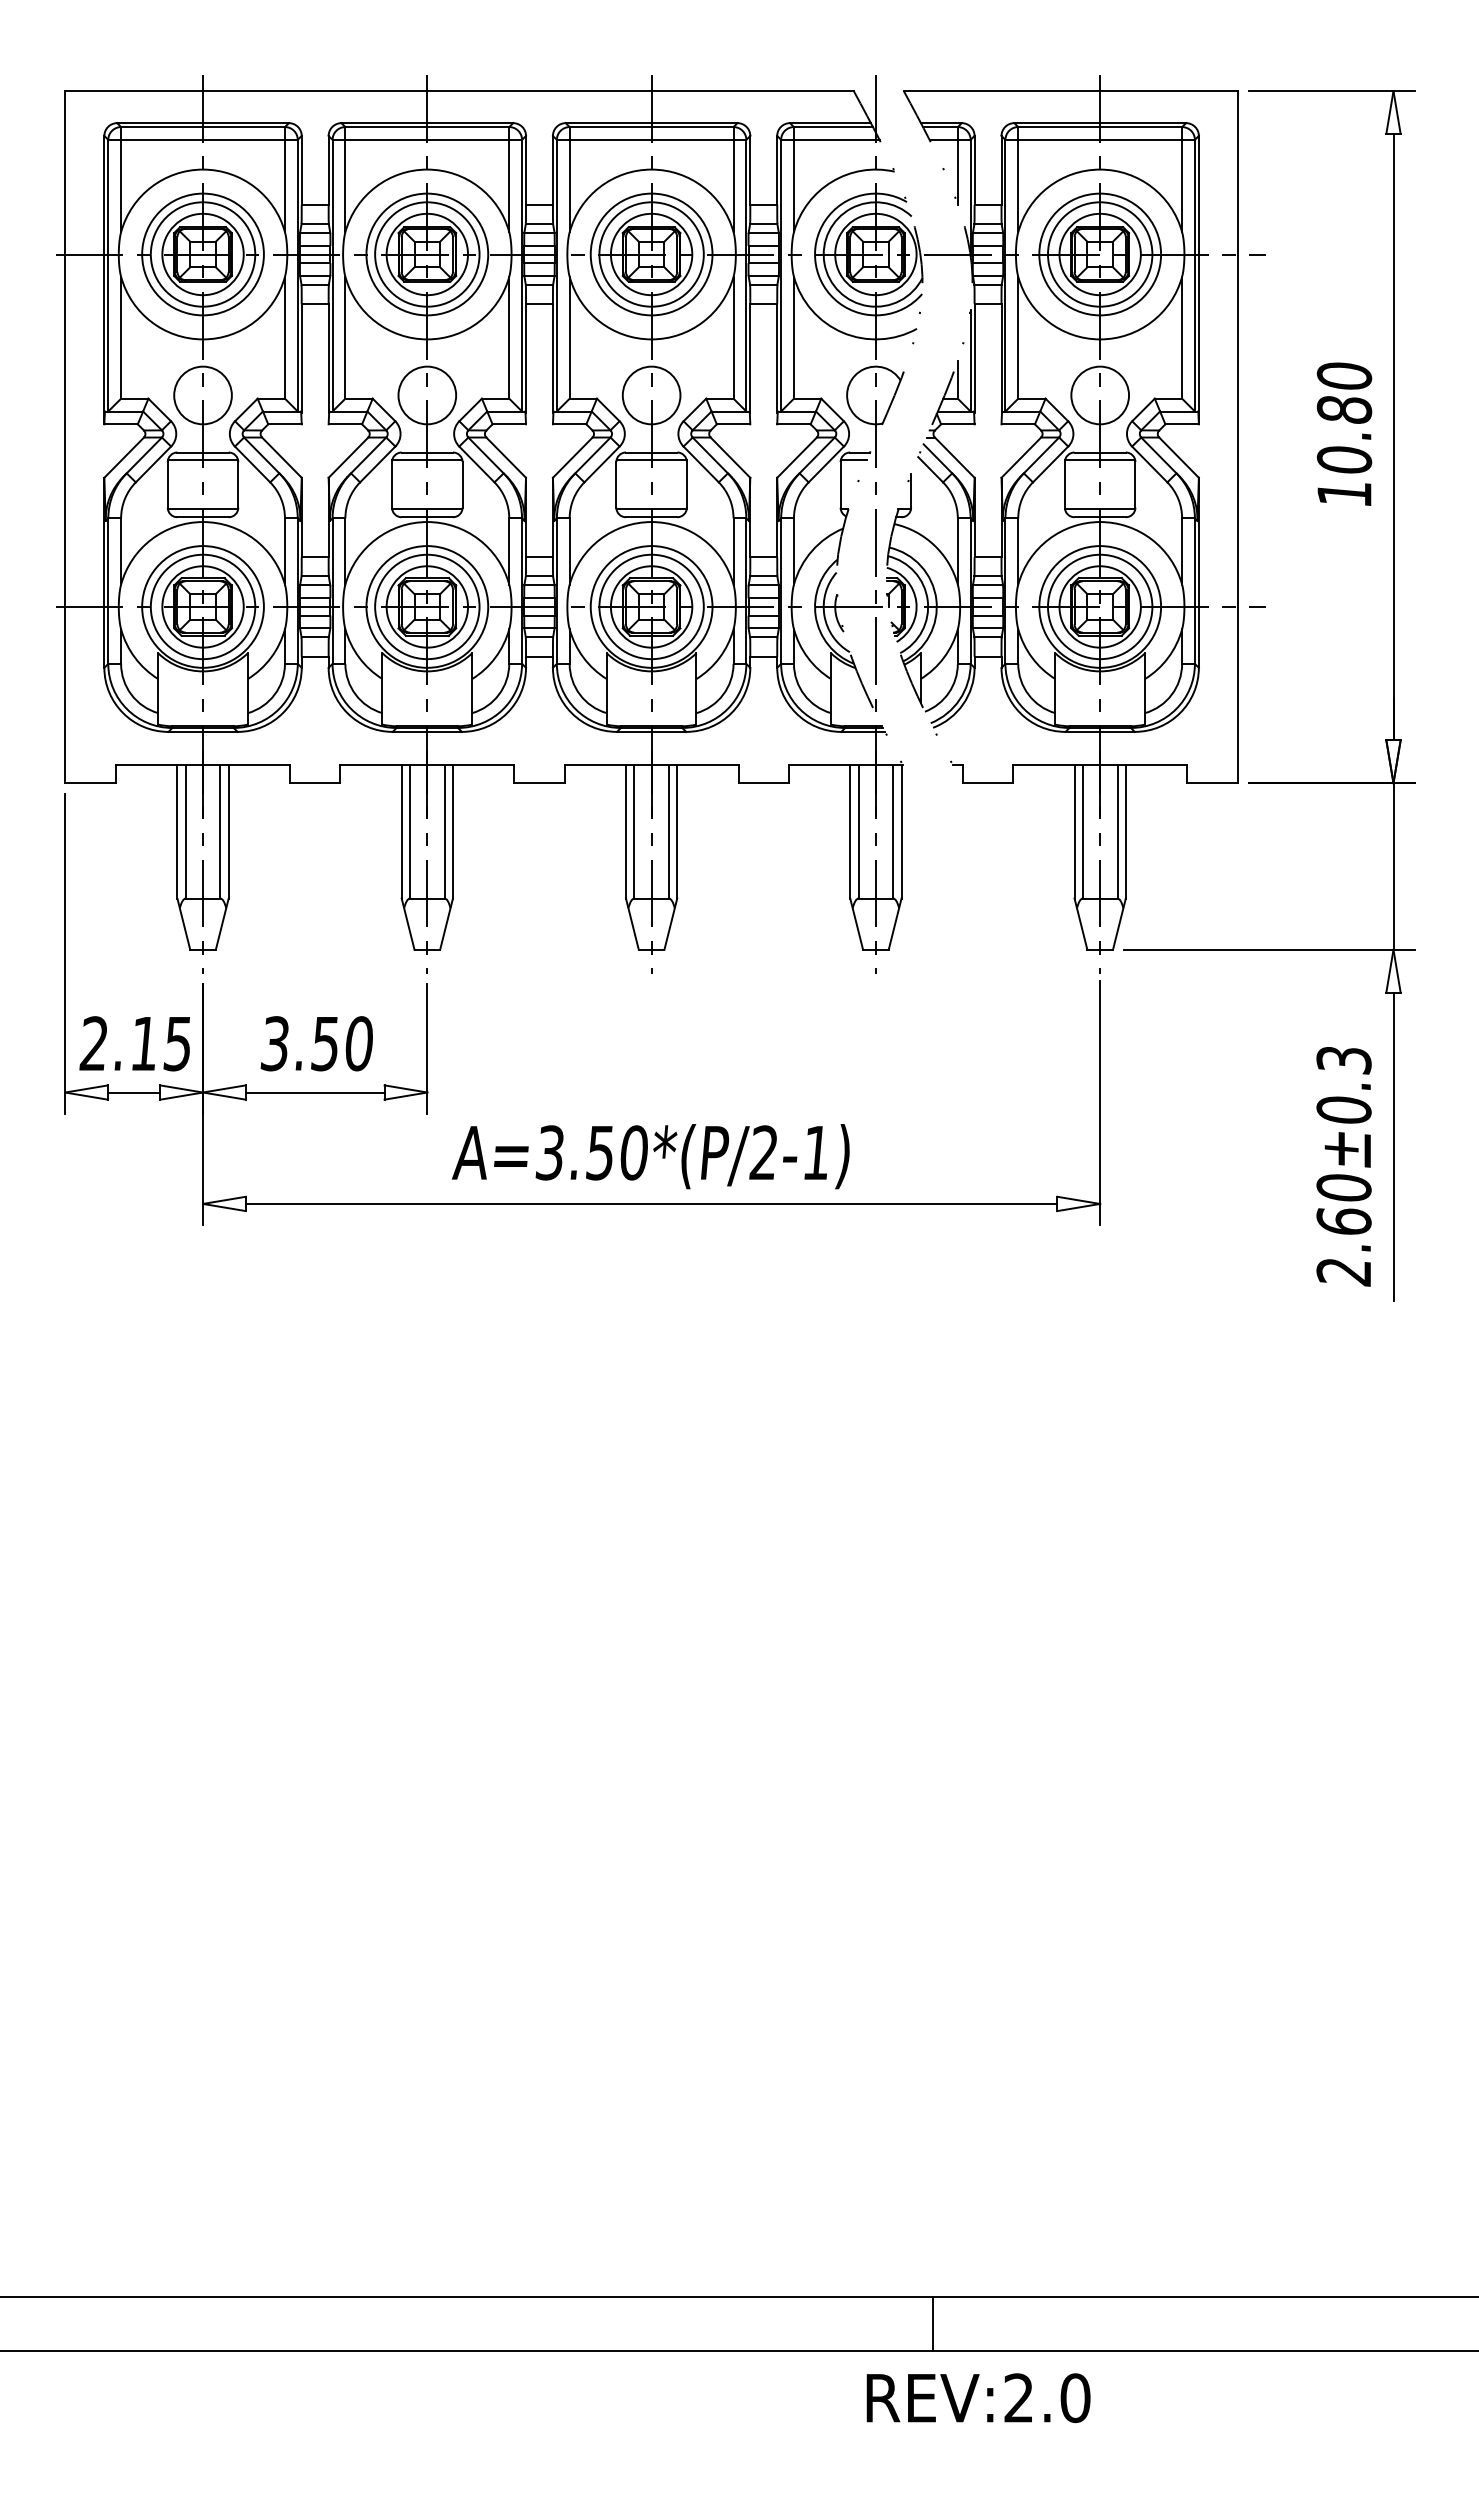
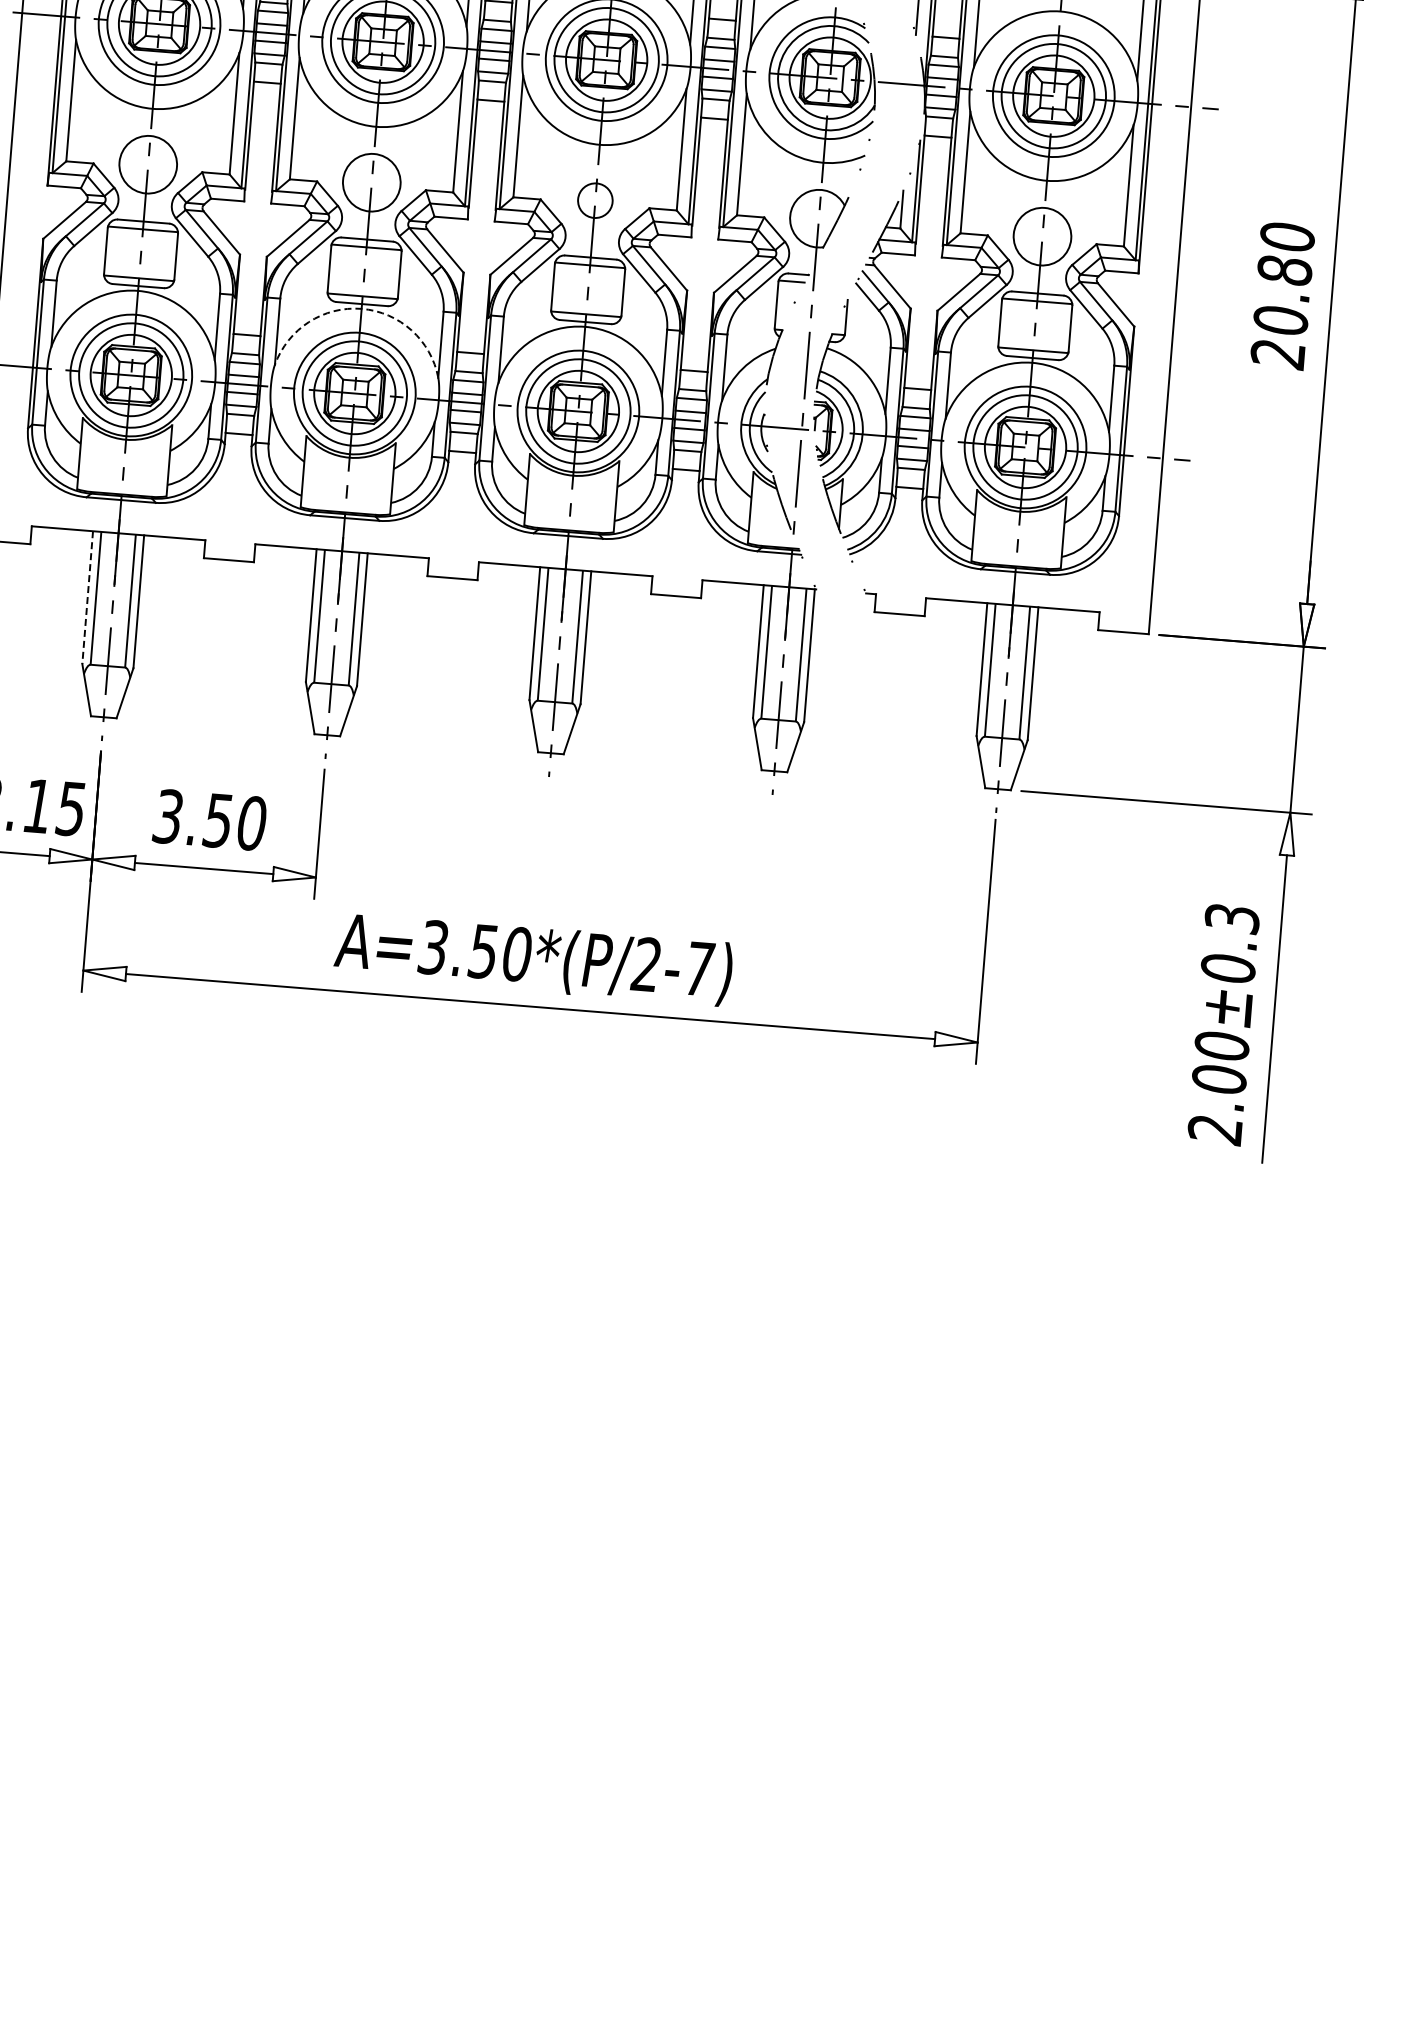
circle: (651, 395) -> (595, 200), size x0.6
text: (1343, 494) -> (1277, 354), 10.80 -> 20.80
arc: (427, 522) -> (361, 309), solid -> dashed
line: (177, 831) -> (87, 597), solid -> dashed
text: (817, 1152) -> (700, 968), A=3.50*(P/2-1) -> A=3.50*(P/2-7)
text: (1343, 1220) -> (1218, 1078), 2.60±0.3 -> 2.00±0.3

